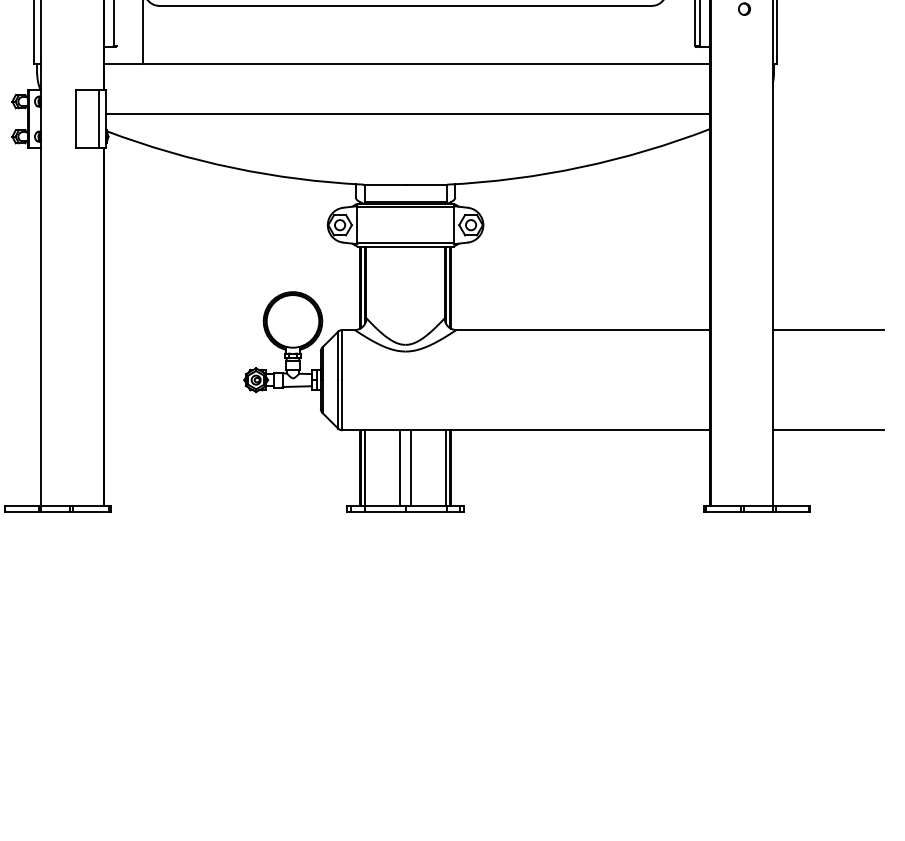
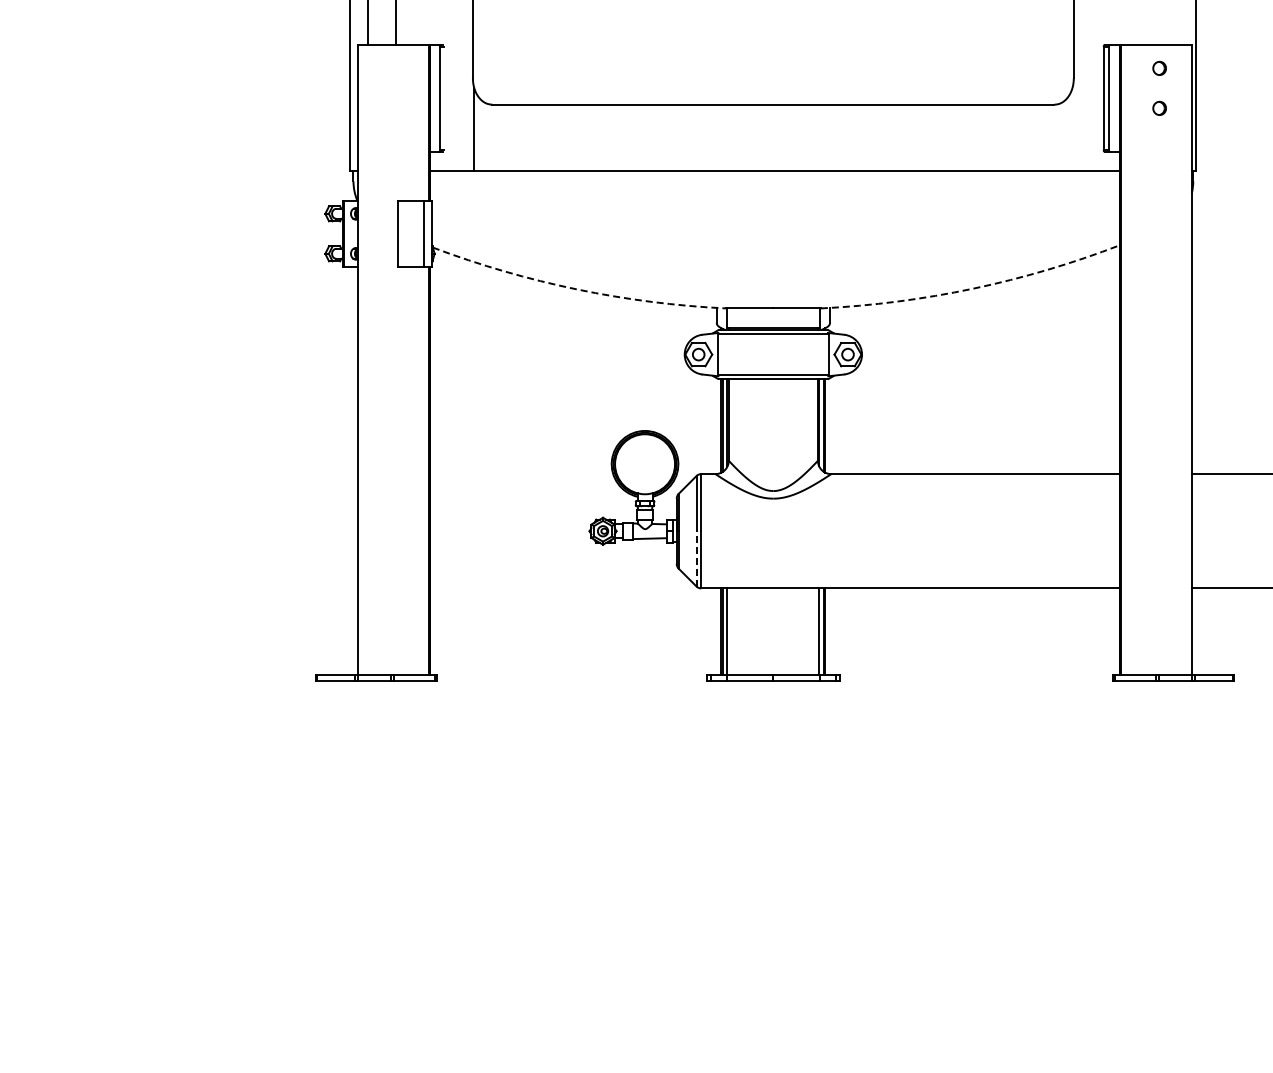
line: (408, 113) -> (776, 227), removed
arc: (581, 167) -> (973, 288), solid -> dashed
arc: (232, 168) -> (576, 289), solid -> dashed
line: (338, 404) -> (696, 558), solid -> dashed
line: (400, 468) -> (767, 631), removed
line: (410, 468) -> (779, 631), removed

